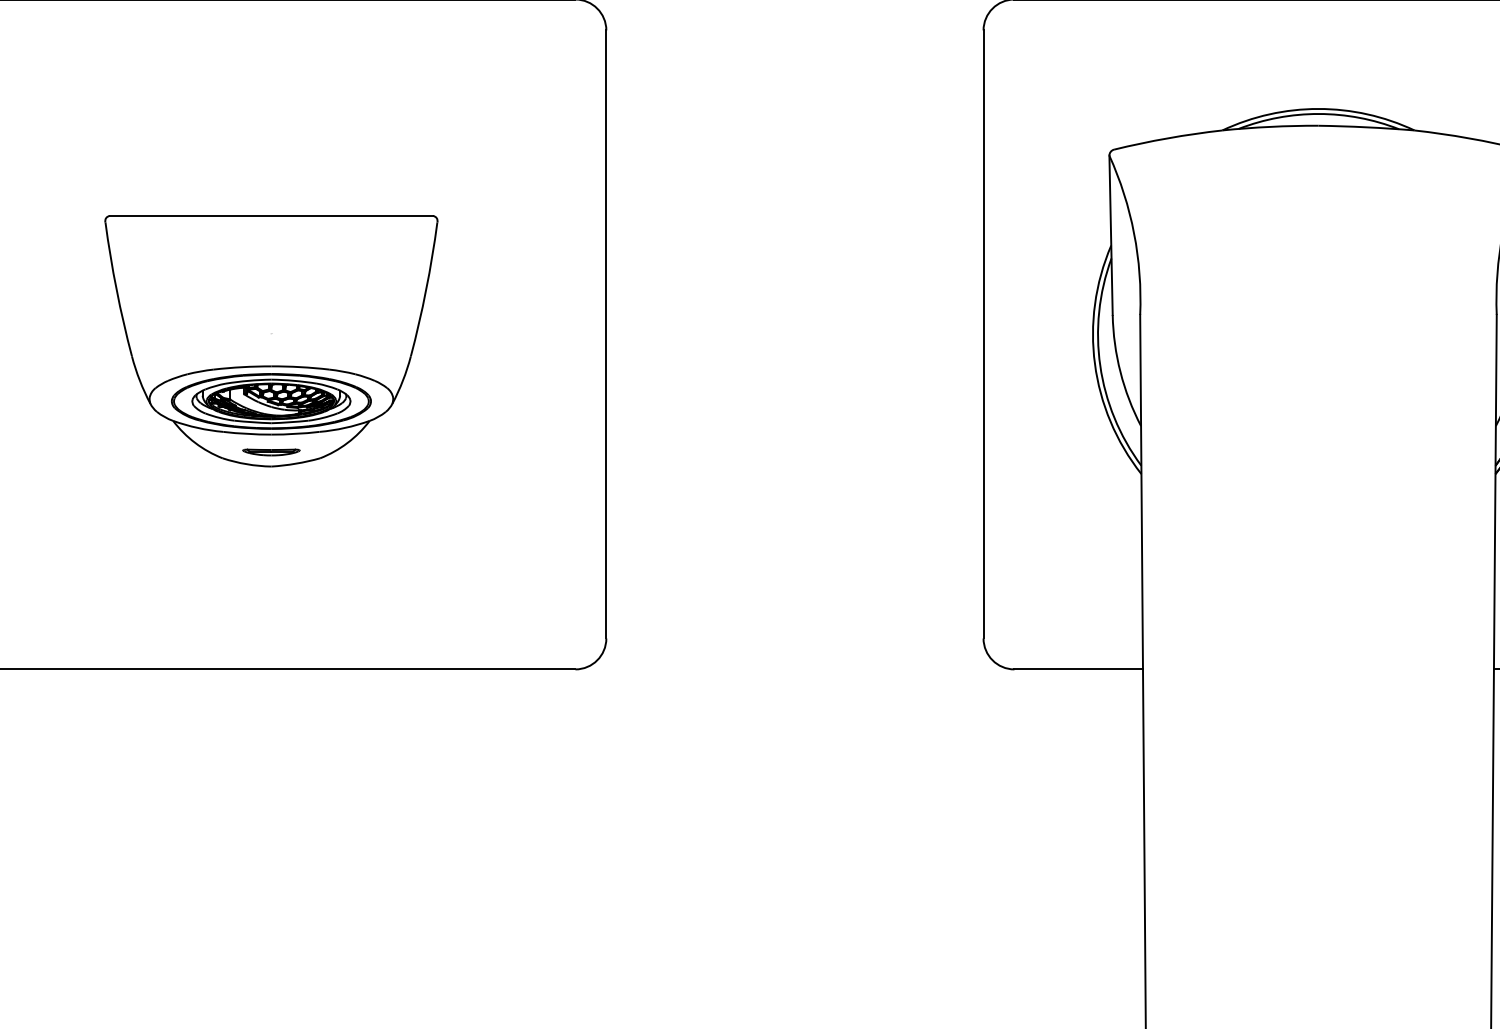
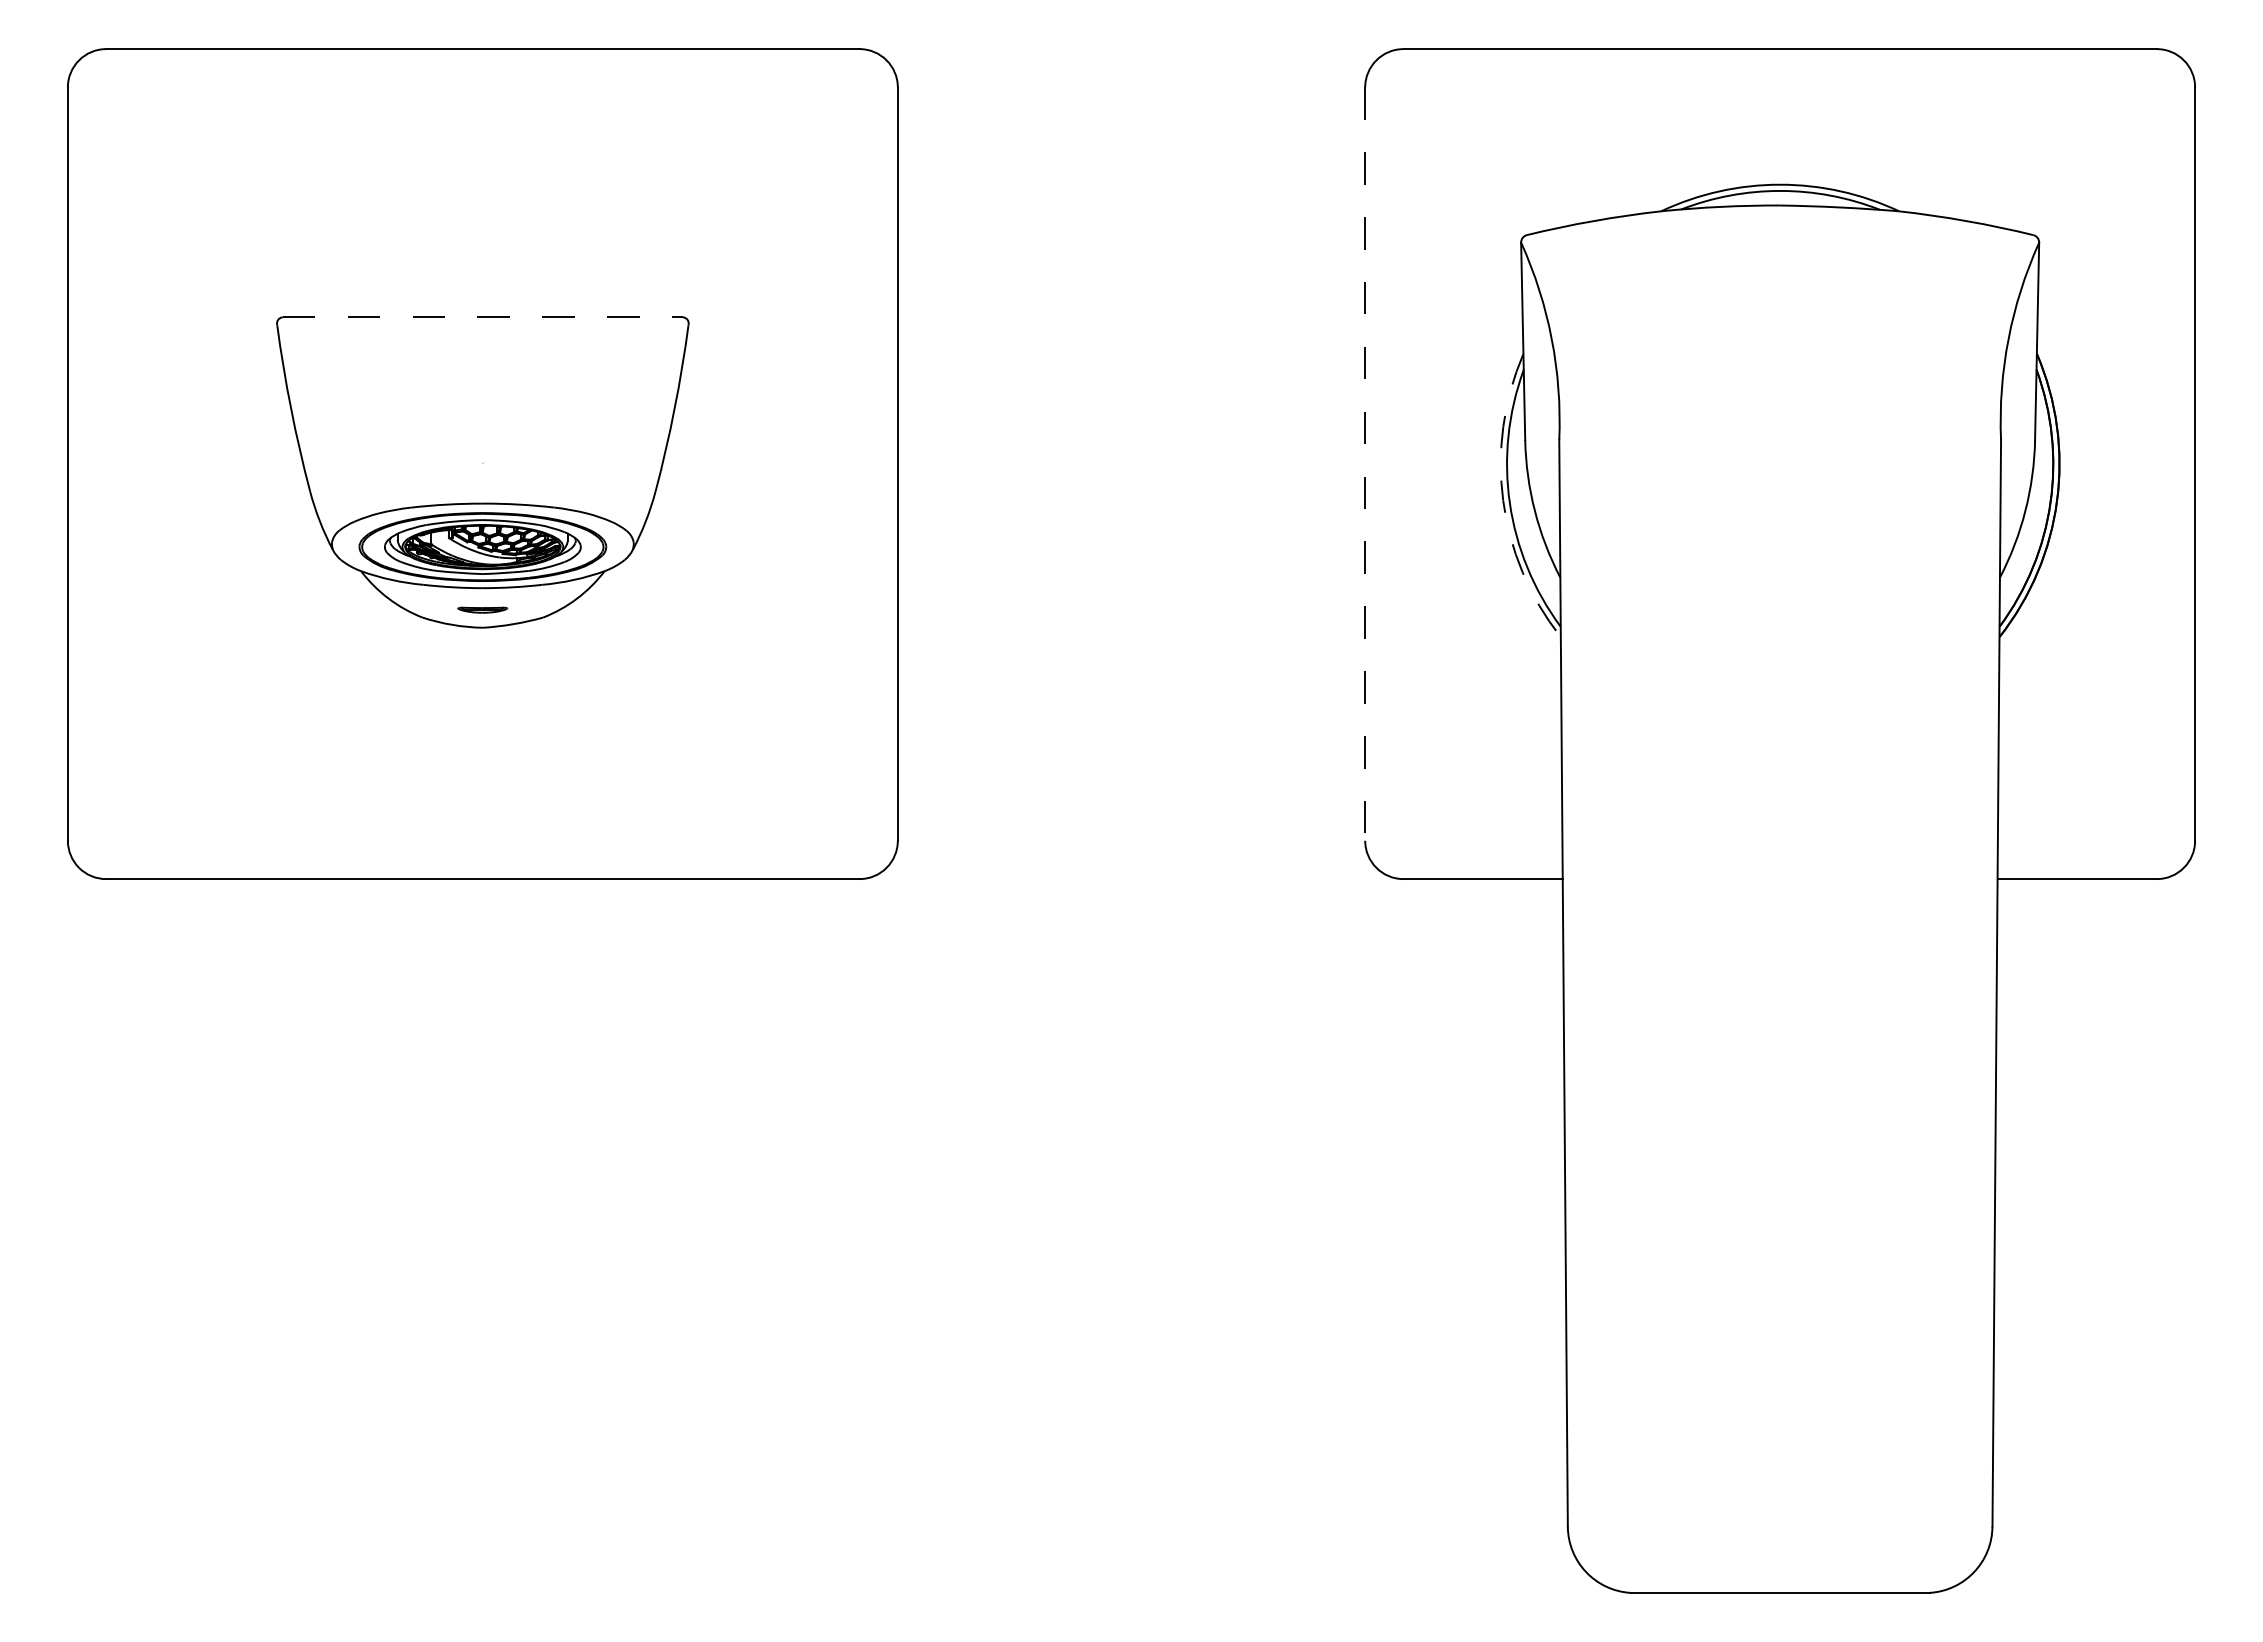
line: (271, 216) -> (483, 317), solid -> dashed
line: (983, 334) -> (1365, 464), solid -> dashed
arc: (1095, 363) -> (1503, 500), solid -> dashed
part: (271, 451) -> (482, 609), size x0.7

